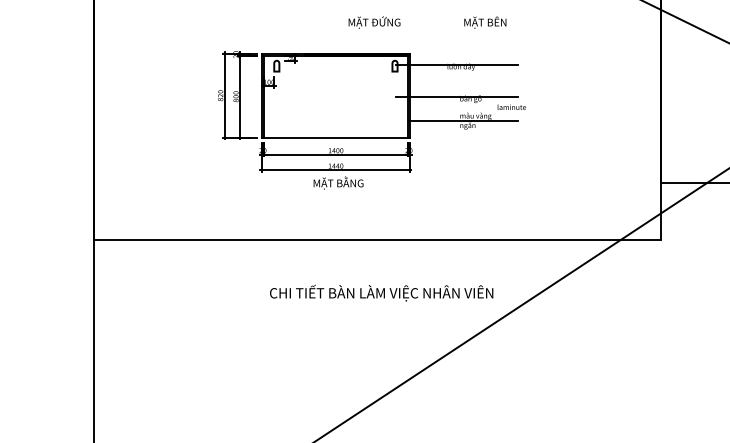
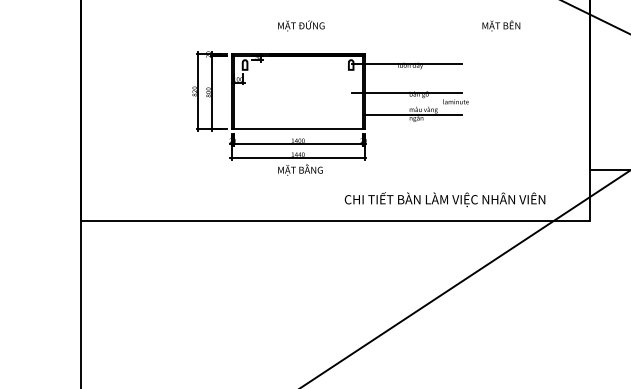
text: (374, 22) -> (301, 25), moved
text: (485, 22) -> (501, 25), moved
text: (381, 292) -> (444, 199), moved

